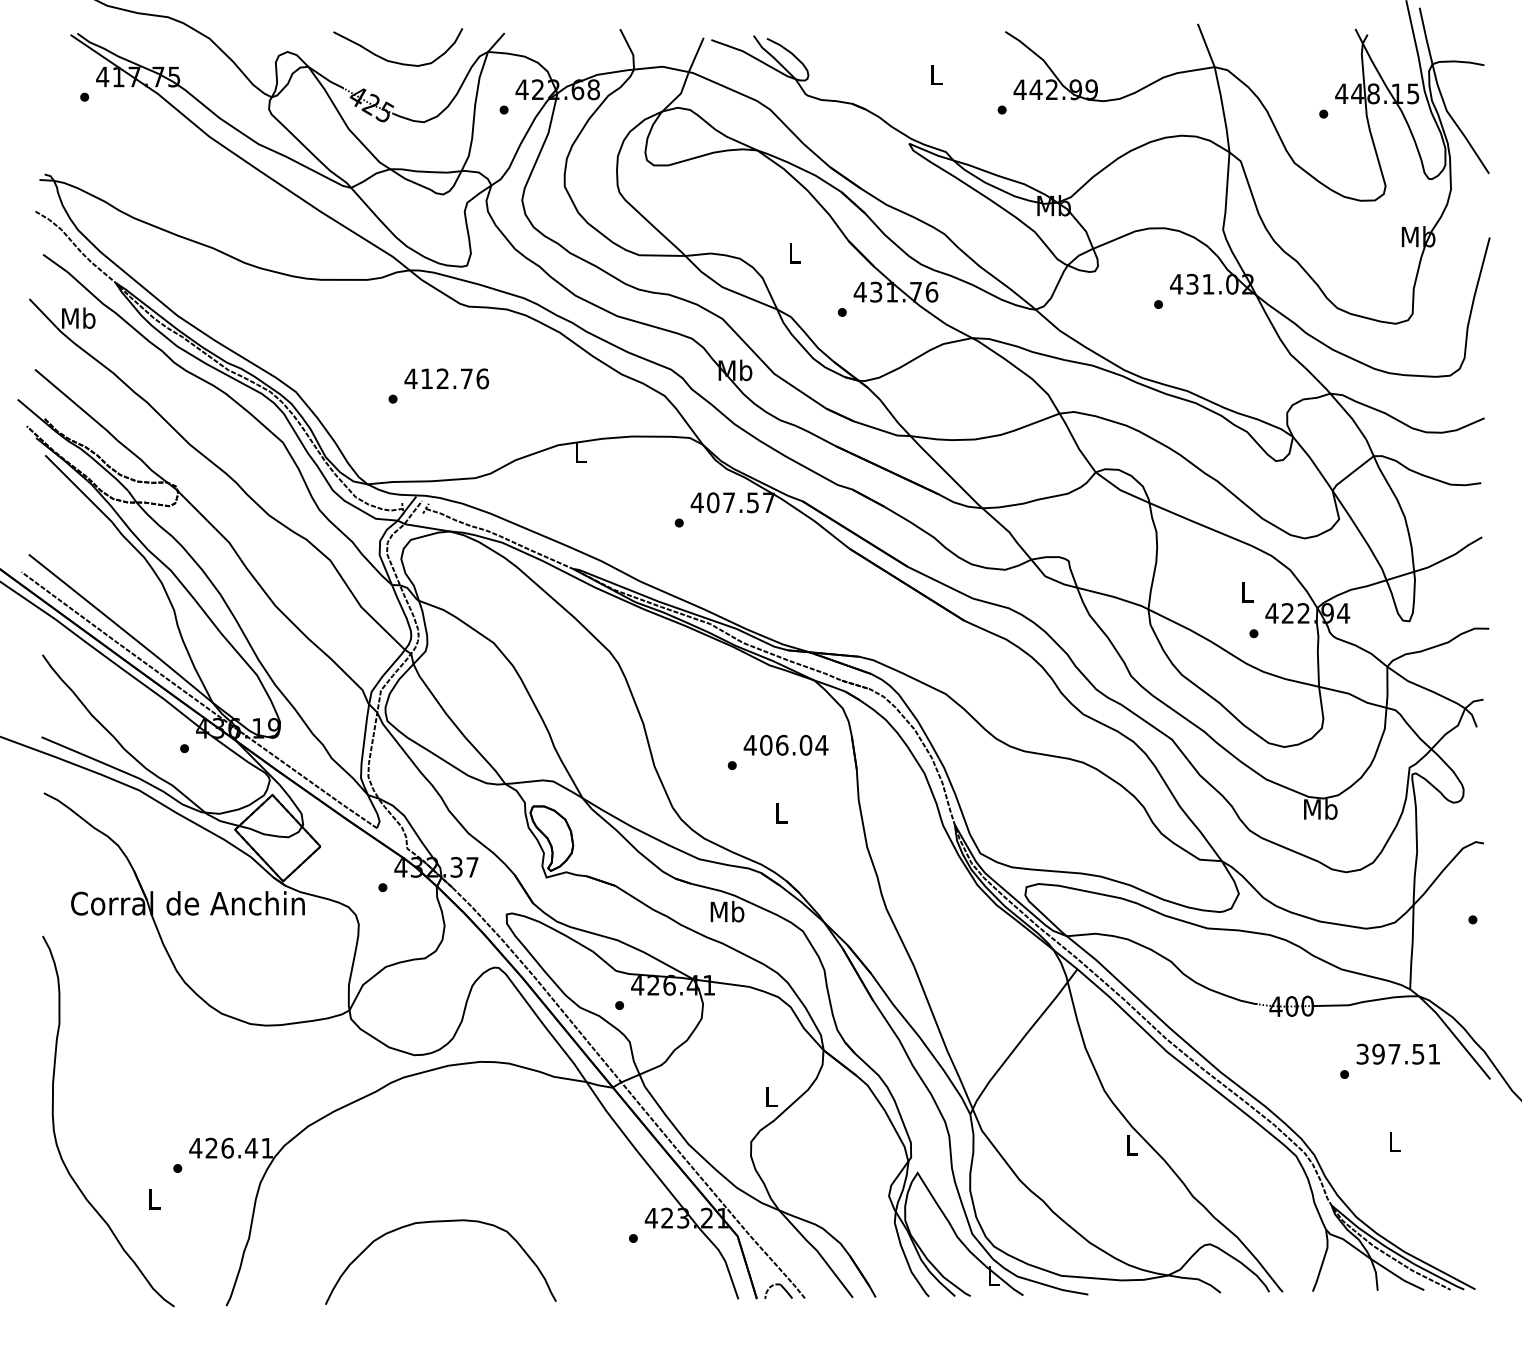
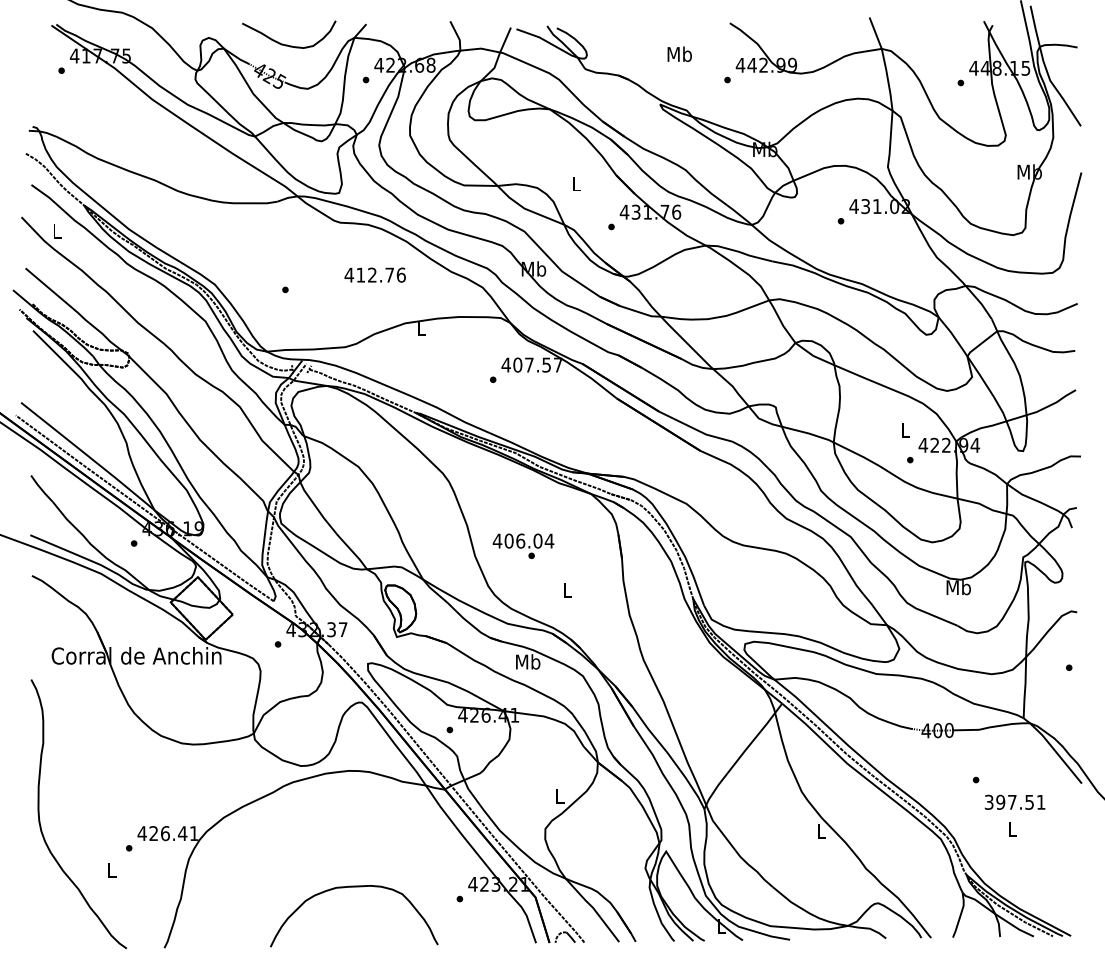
text: (936, 74) -> (679, 54), L -> Mb
text: (78, 317) -> (57, 230), Mb -> L
text: (446, 378) -> (375, 274), moved
text: (785, 744) -> (523, 540), moved
text: (1397, 1053) -> (1014, 801), moved
curve: (440, 1222) -> (353, 887), moved

